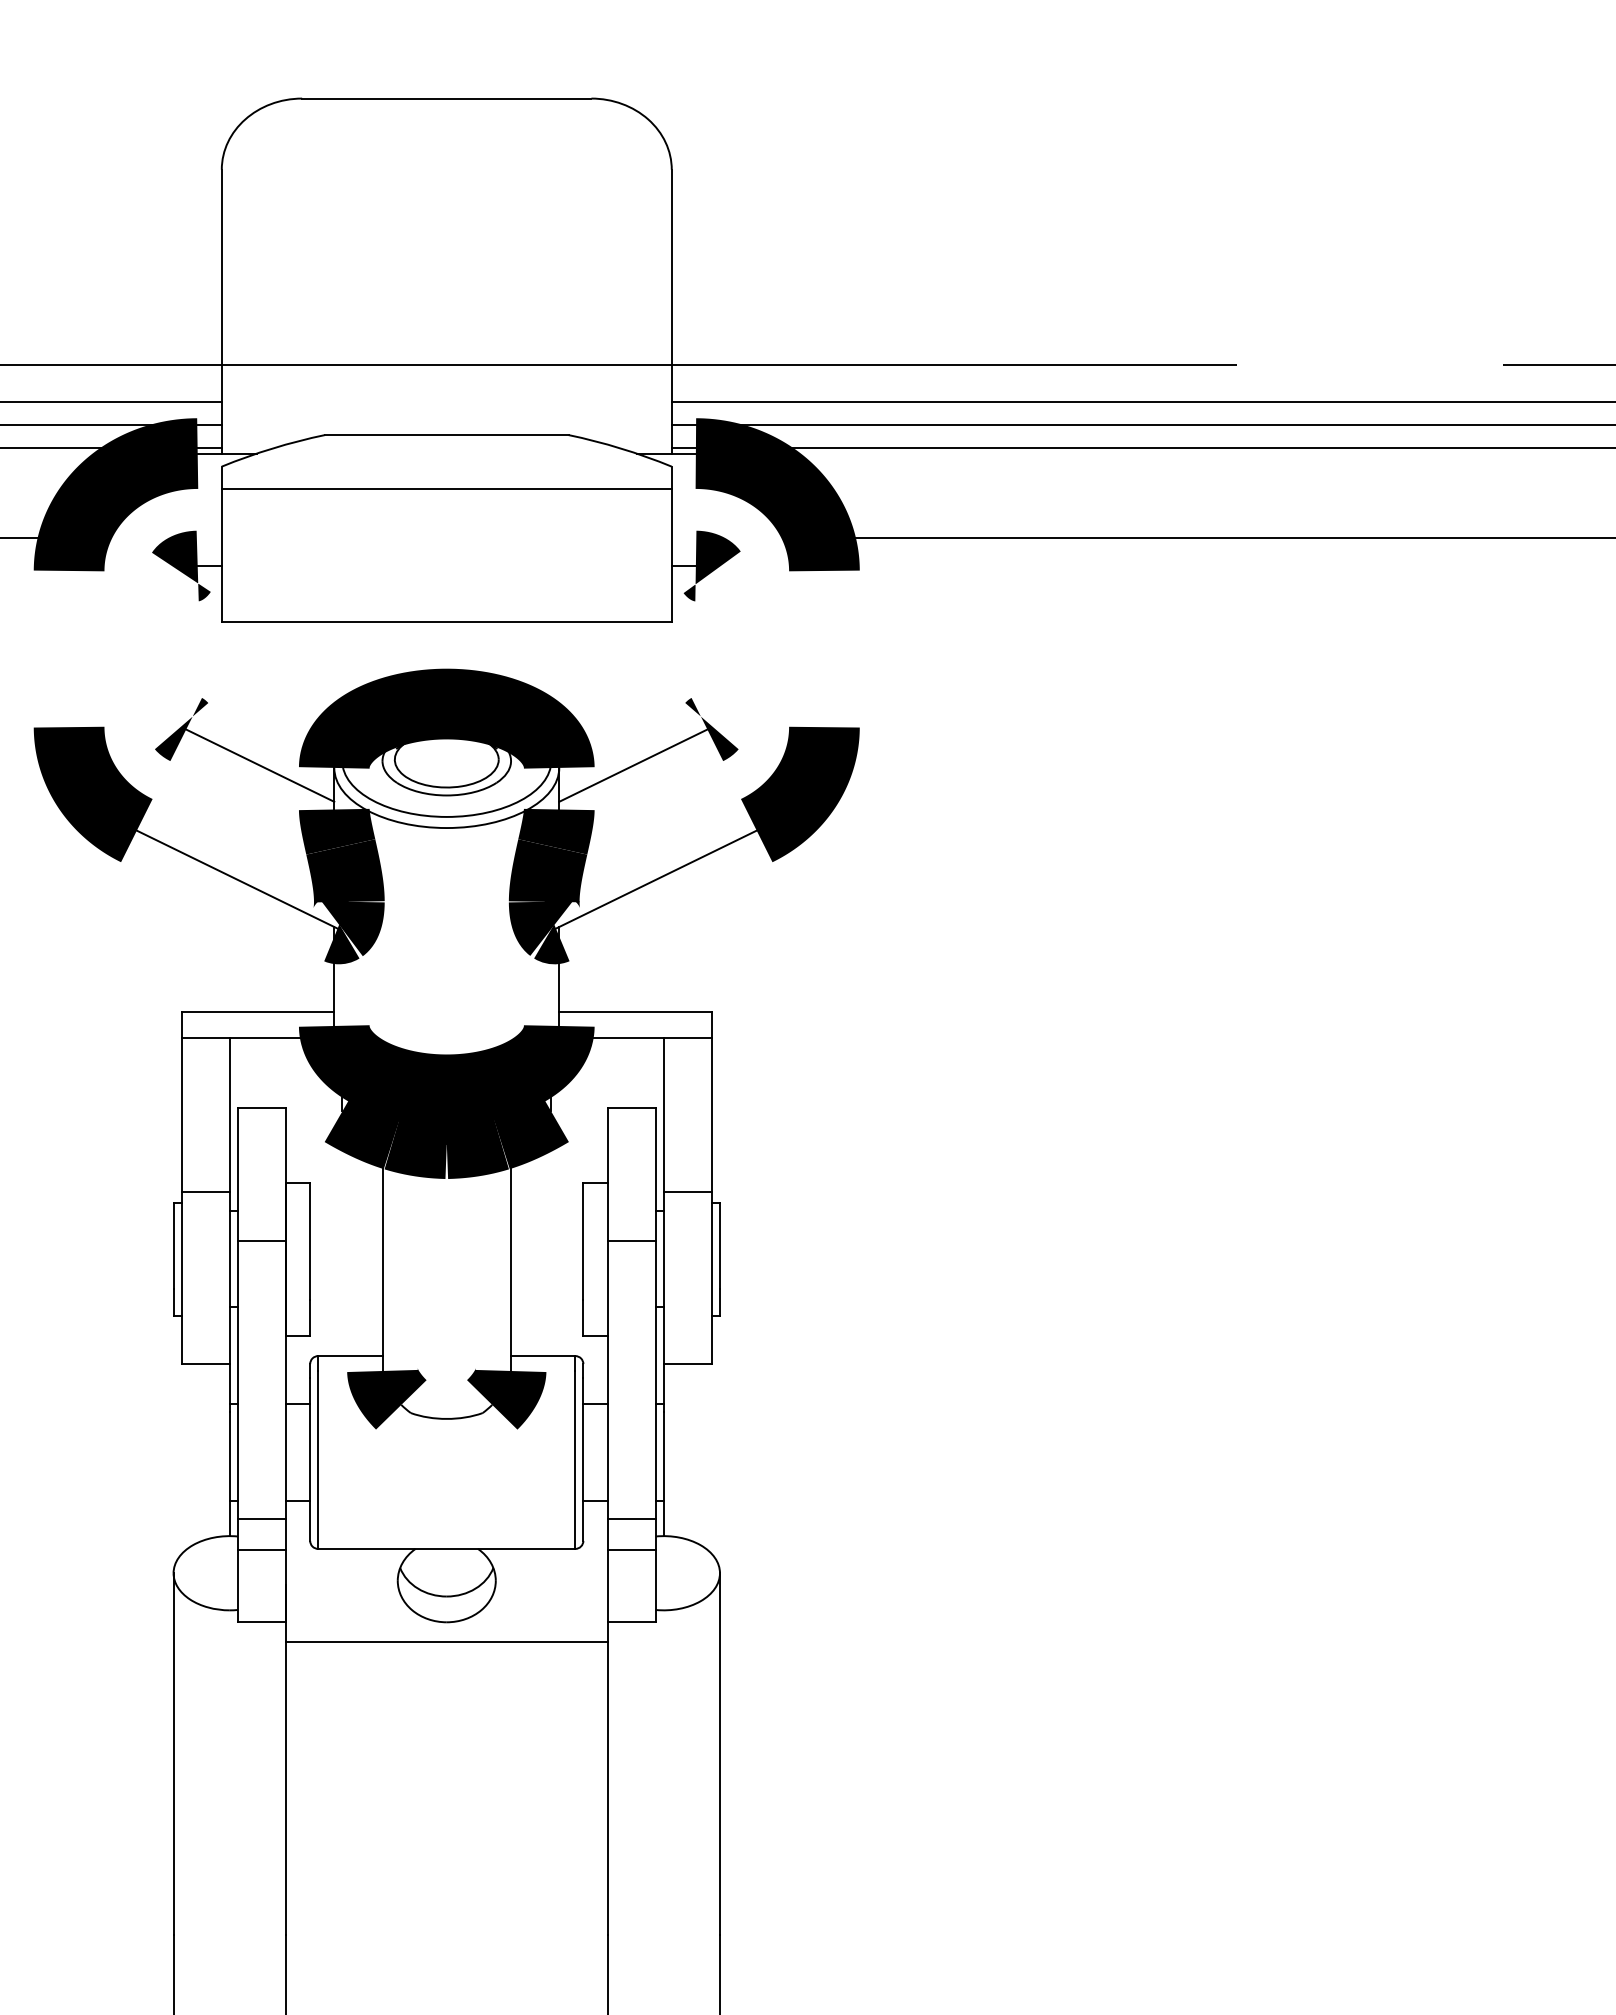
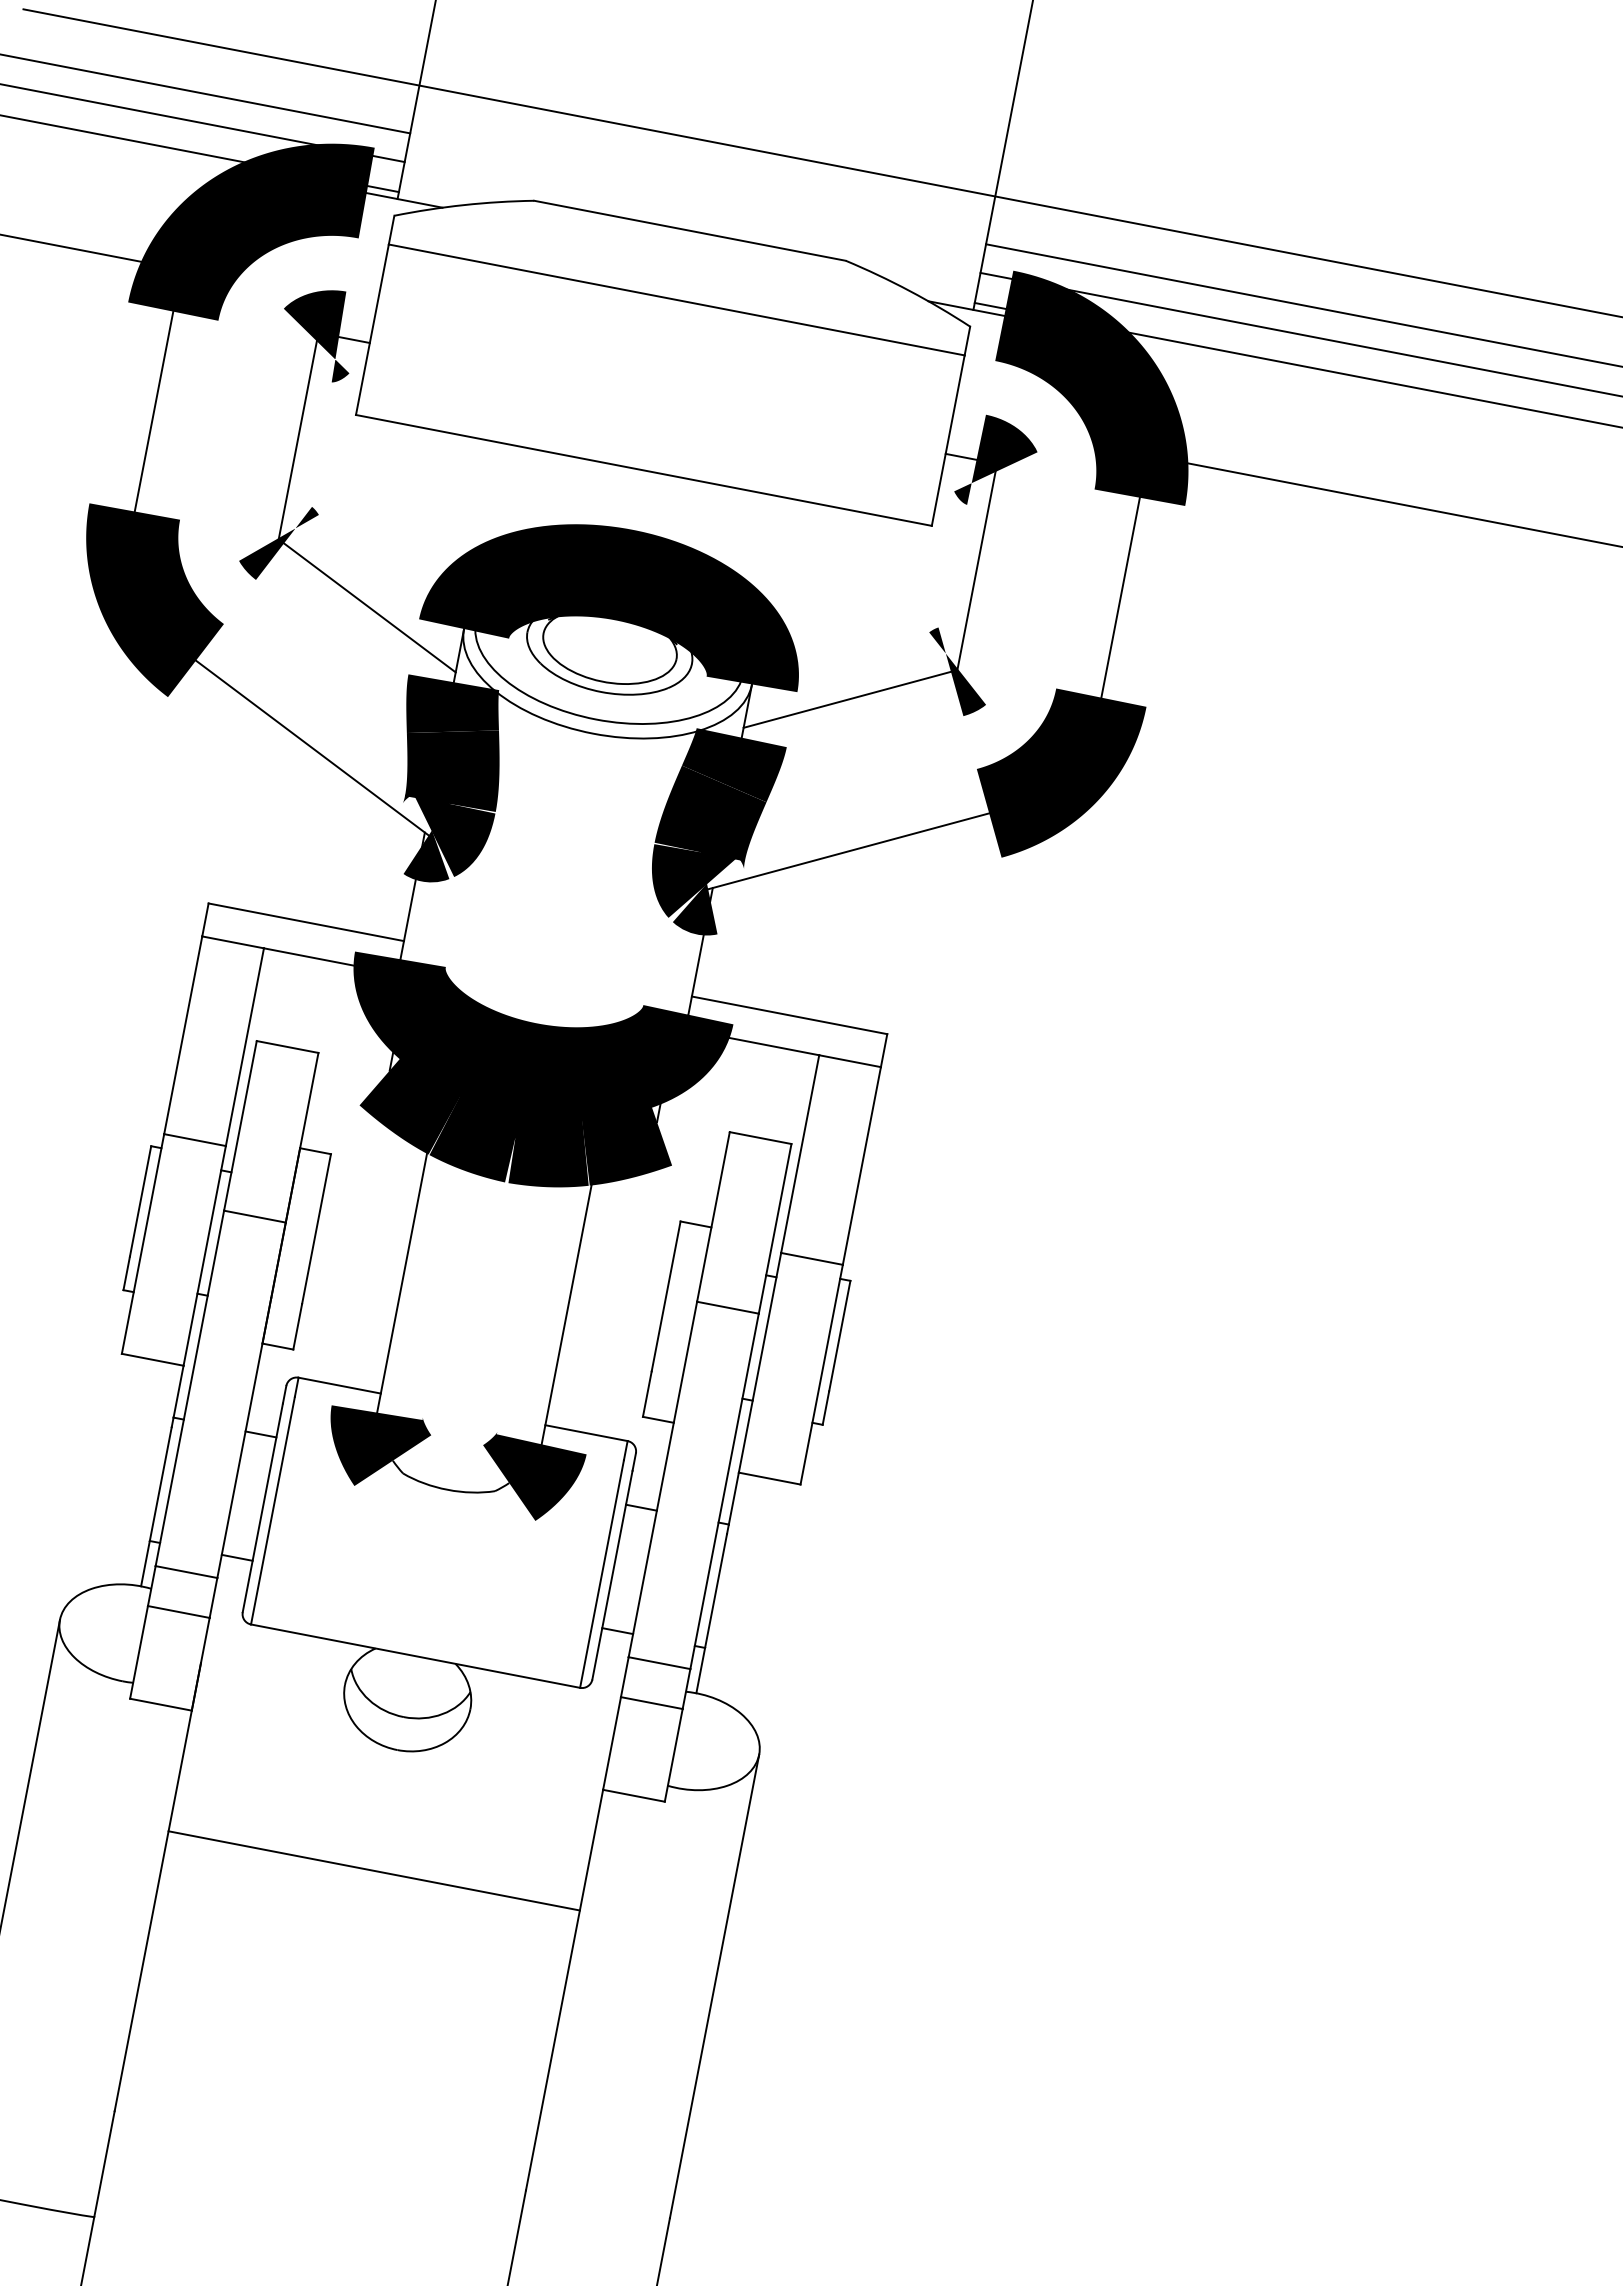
line: (69, 648) -> (154, 410), added
line: (824, 648) -> (1120, 596), added
line: (181, 649) -> (297, 439), added
line: (711, 649) -> (975, 570), added
line: (446, 1641) -> (373, 1870), moved

